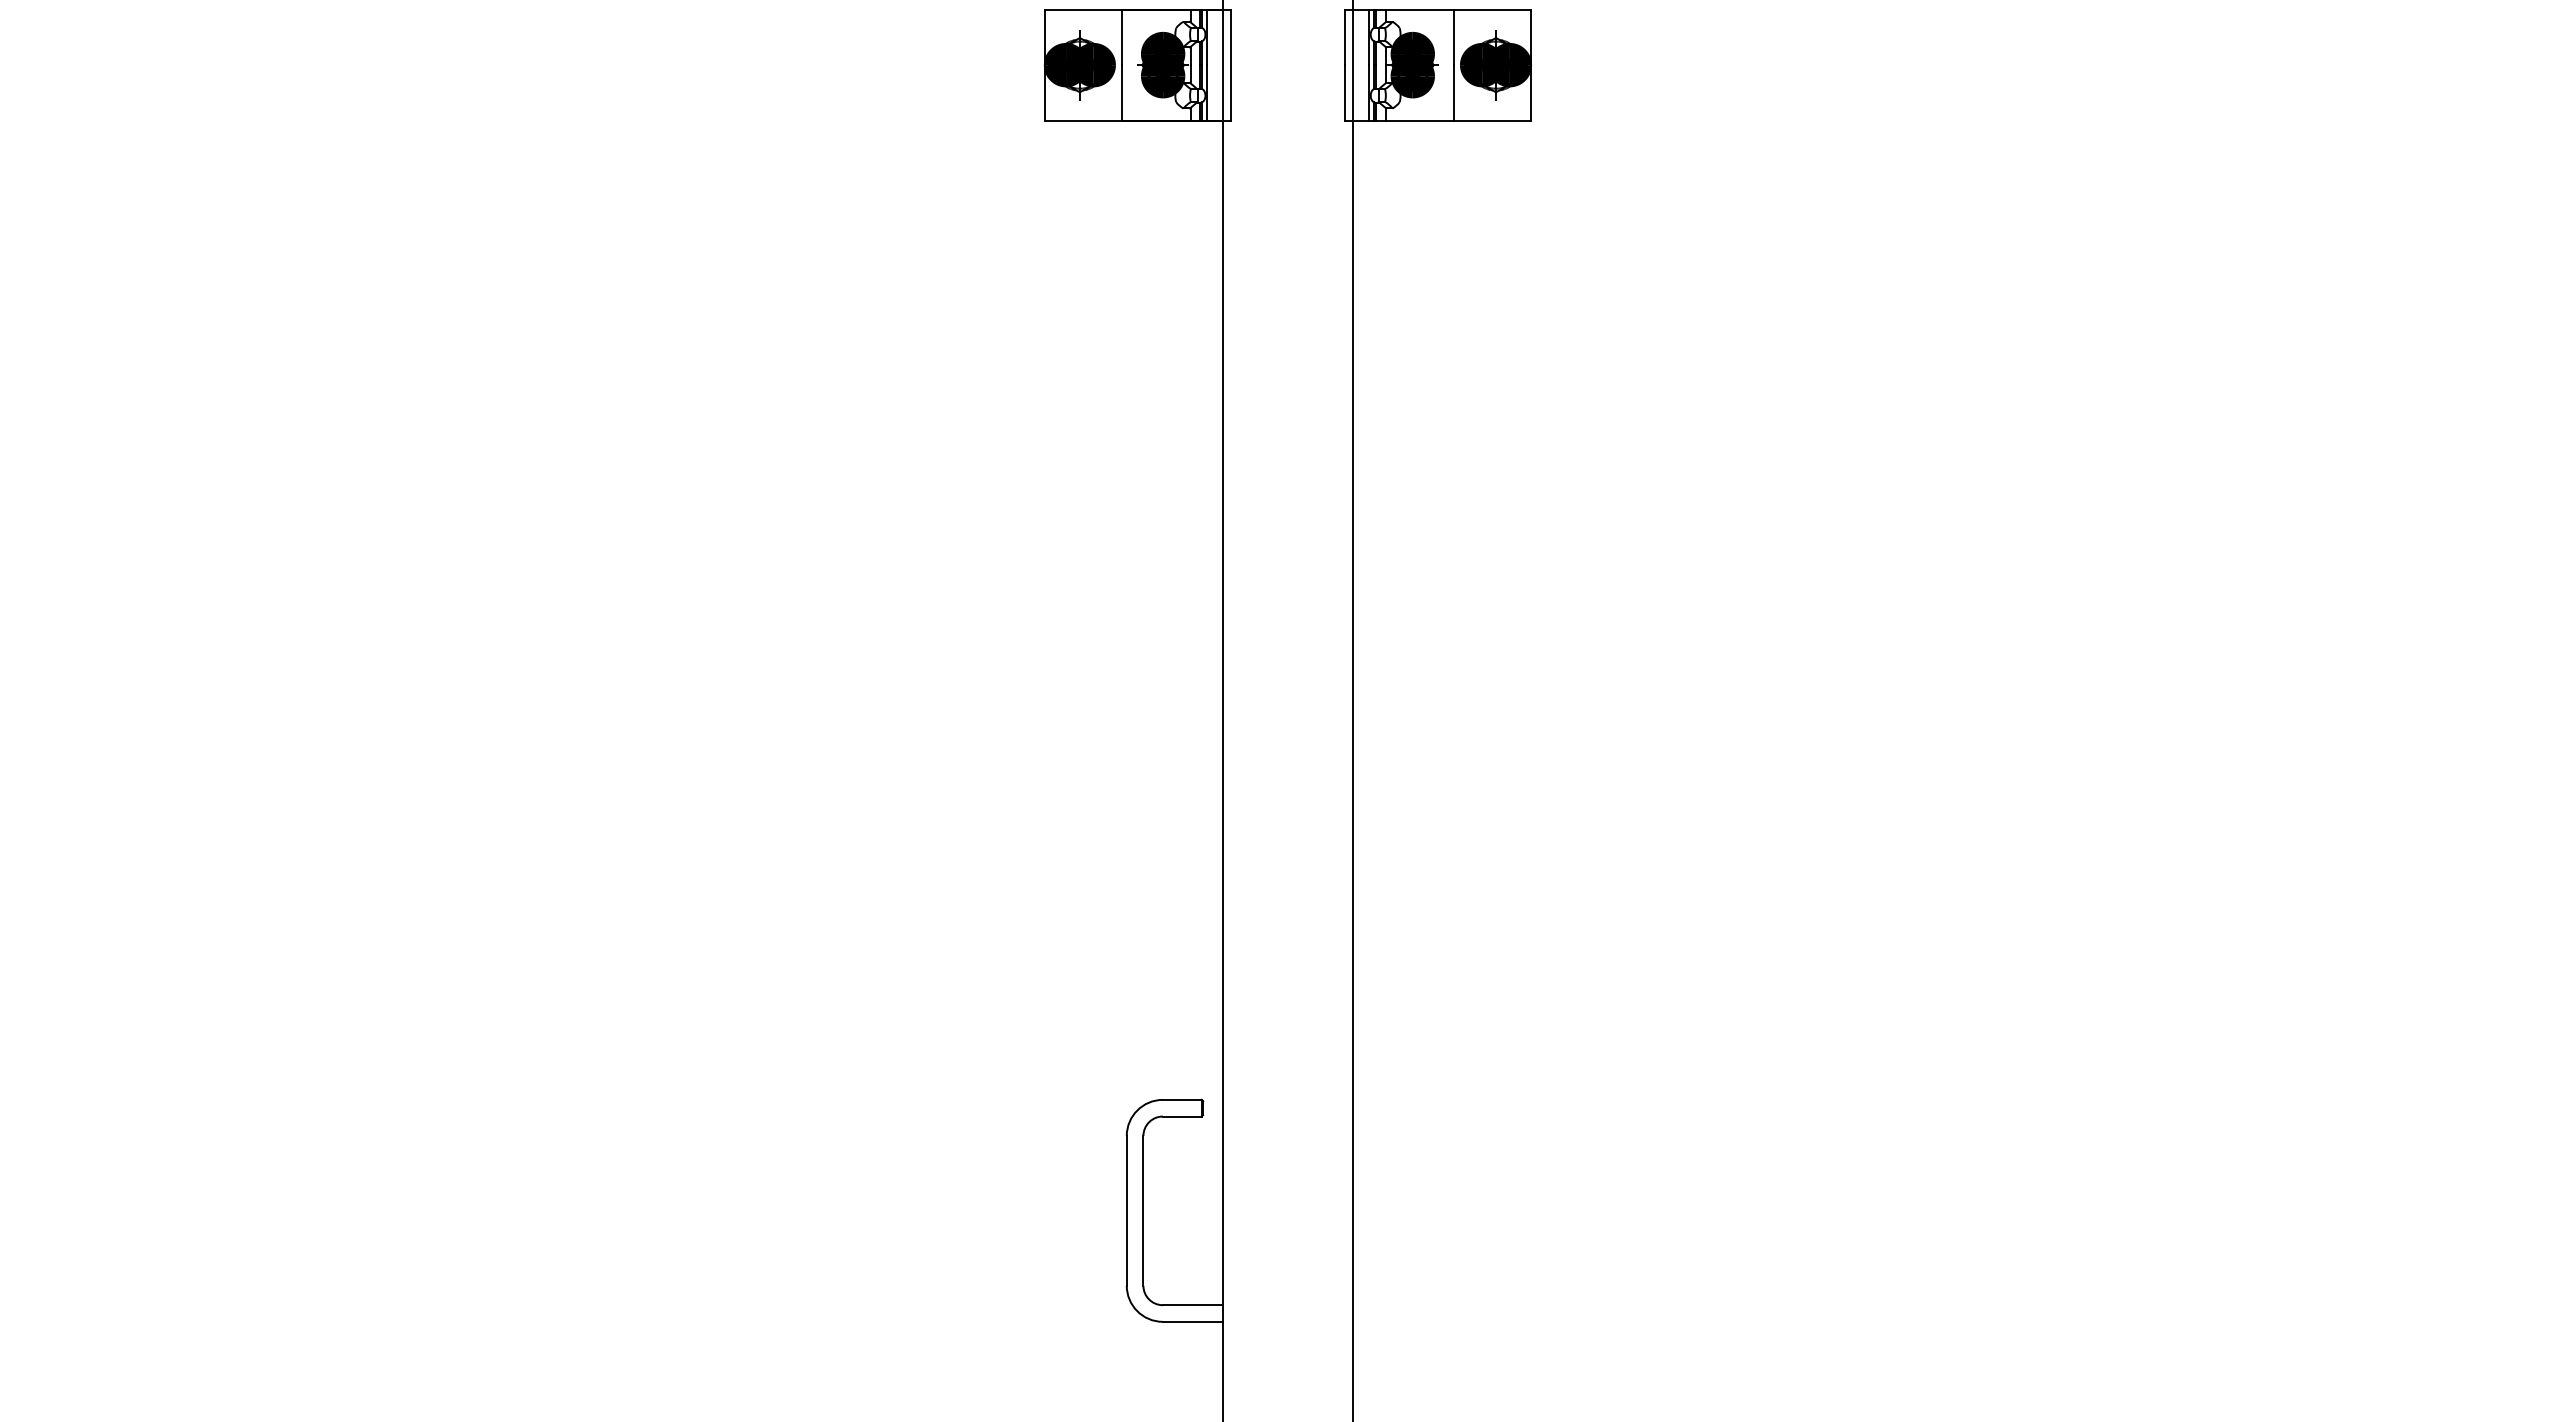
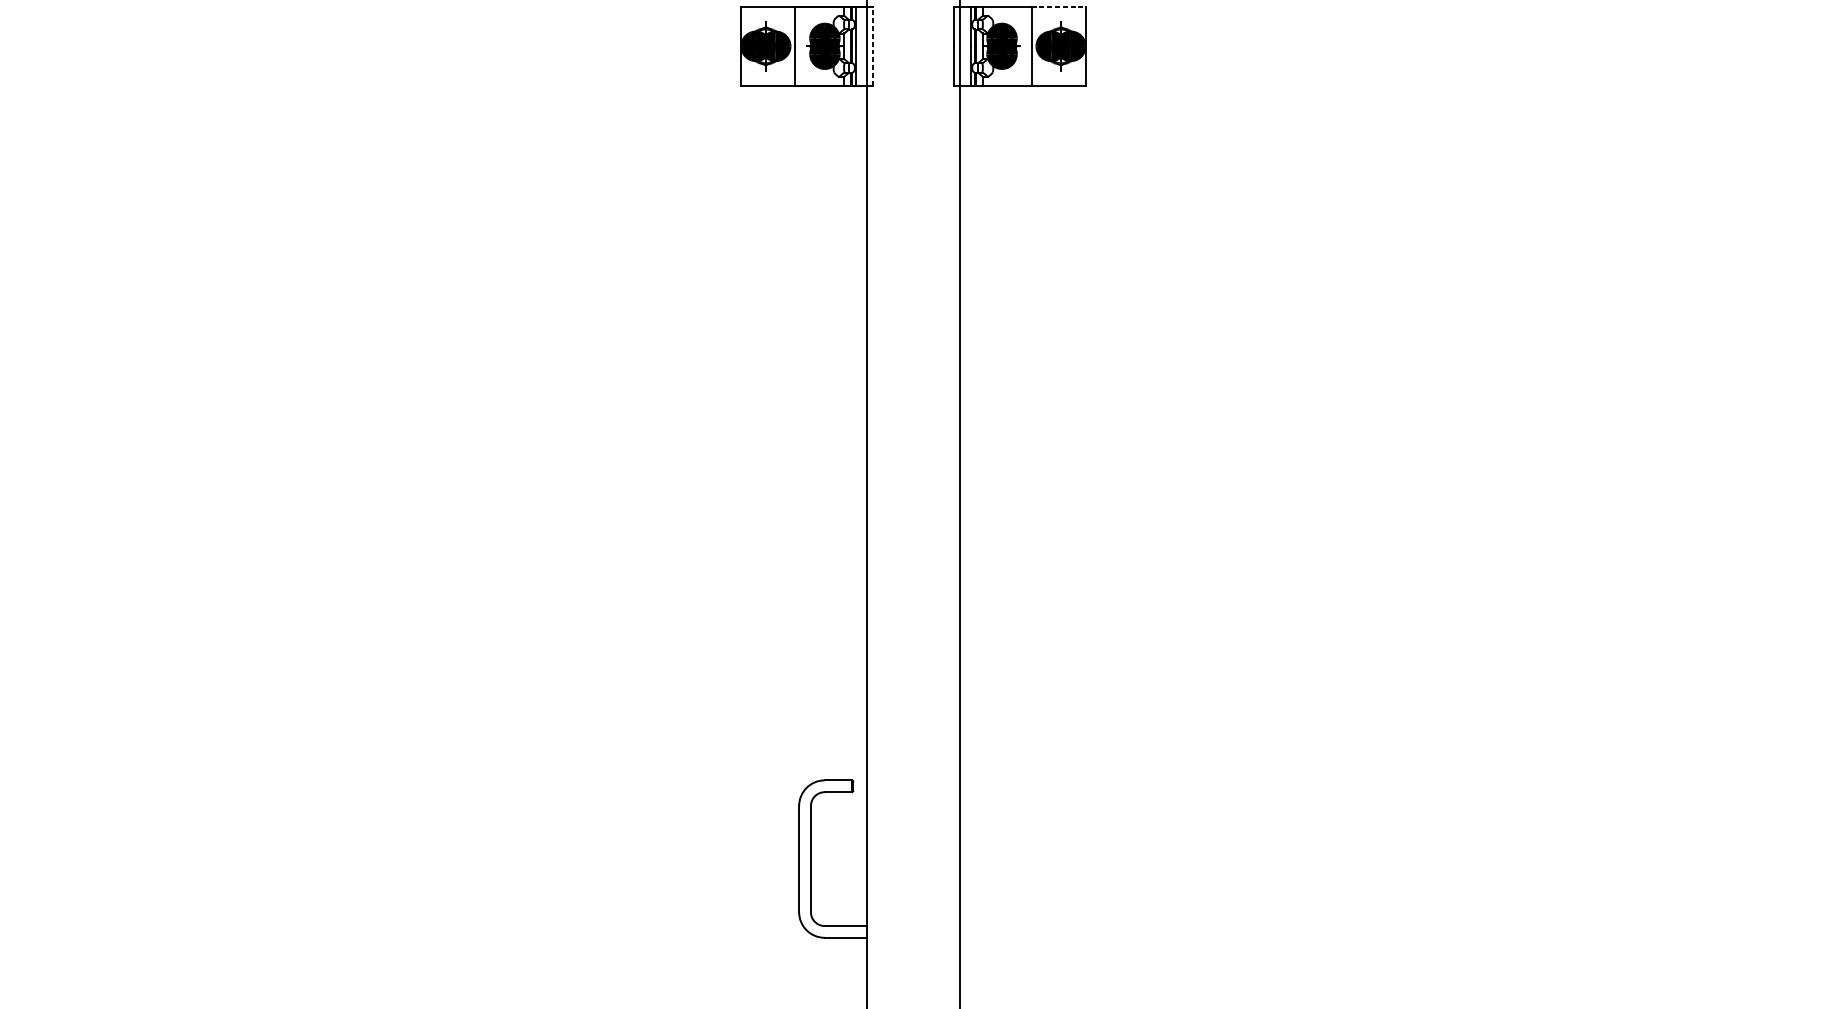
line: (1493, 9) -> (1059, 6), solid -> dashed
line: (1230, 64) -> (872, 45), solid -> dashed

